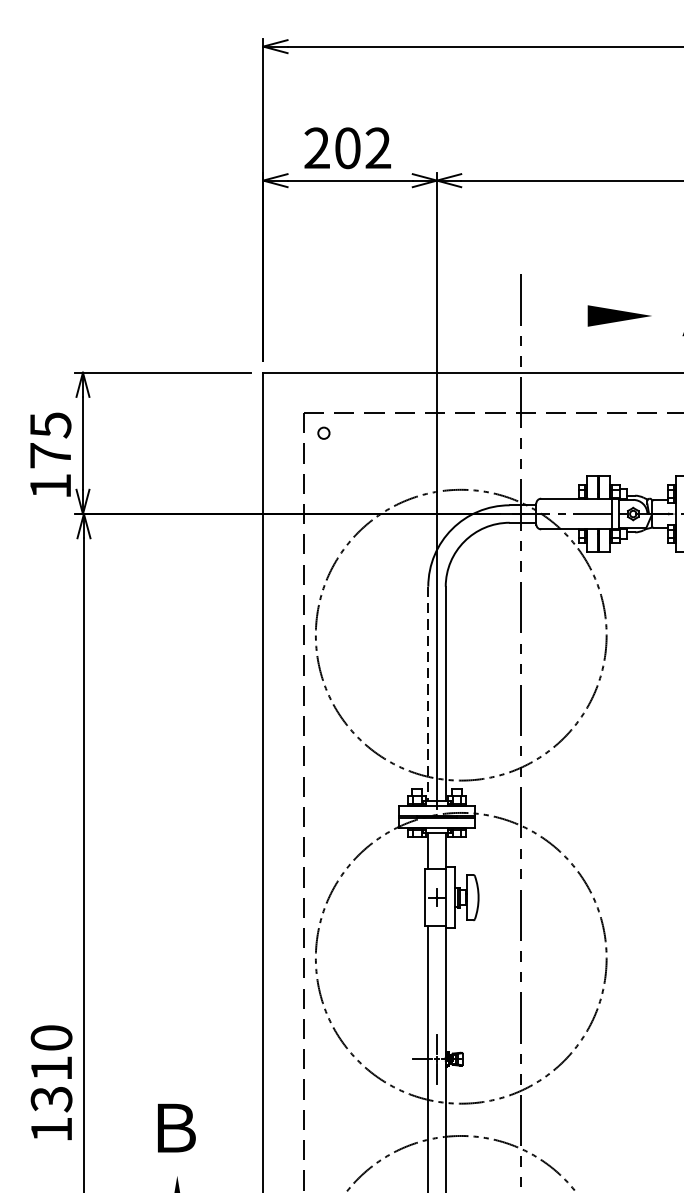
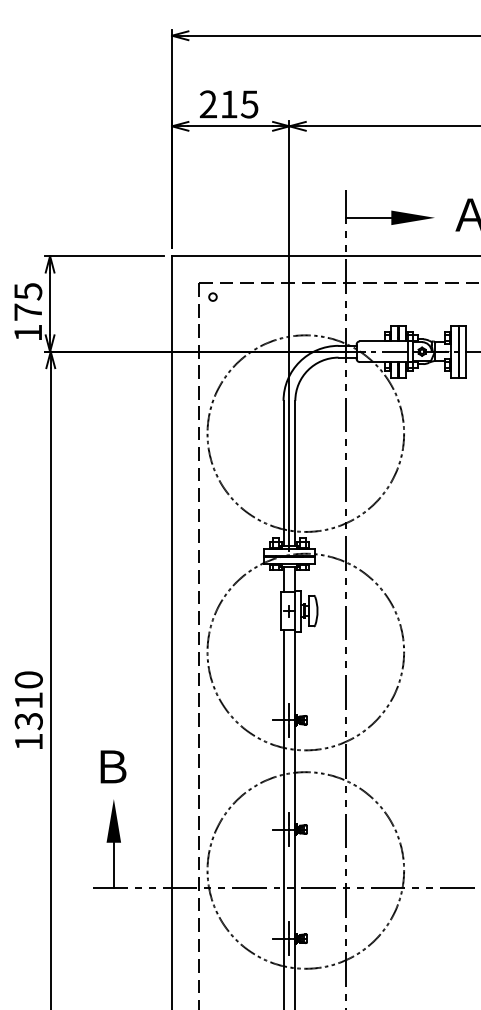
text: (363, 148) -> (239, 104), 202 -> 215
line: (553, 315) -> (368, 217), added
line: (428, 694) -> (283, 473), dashed -> solid
text: (51, 1081) -> (28, 709), moved

